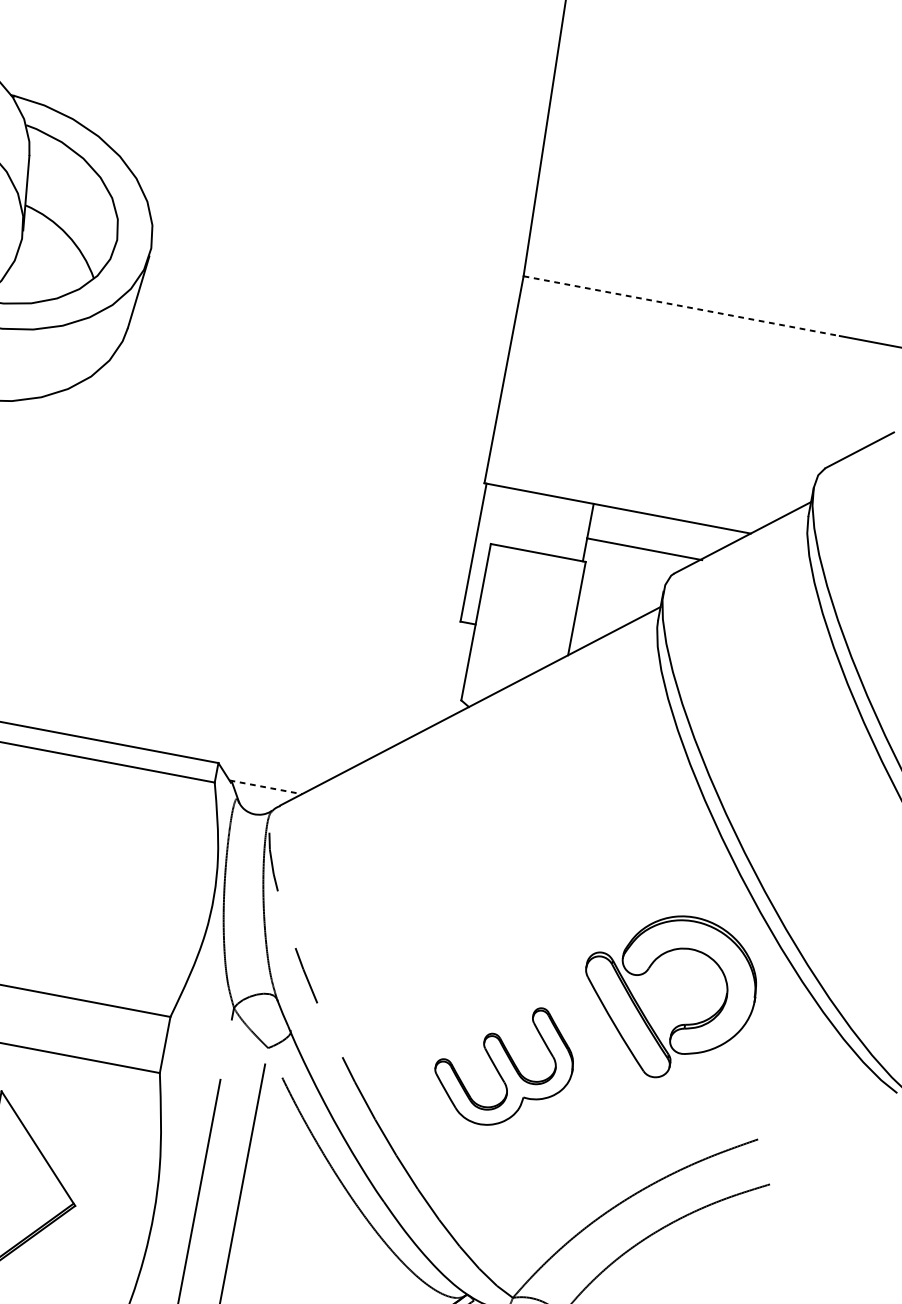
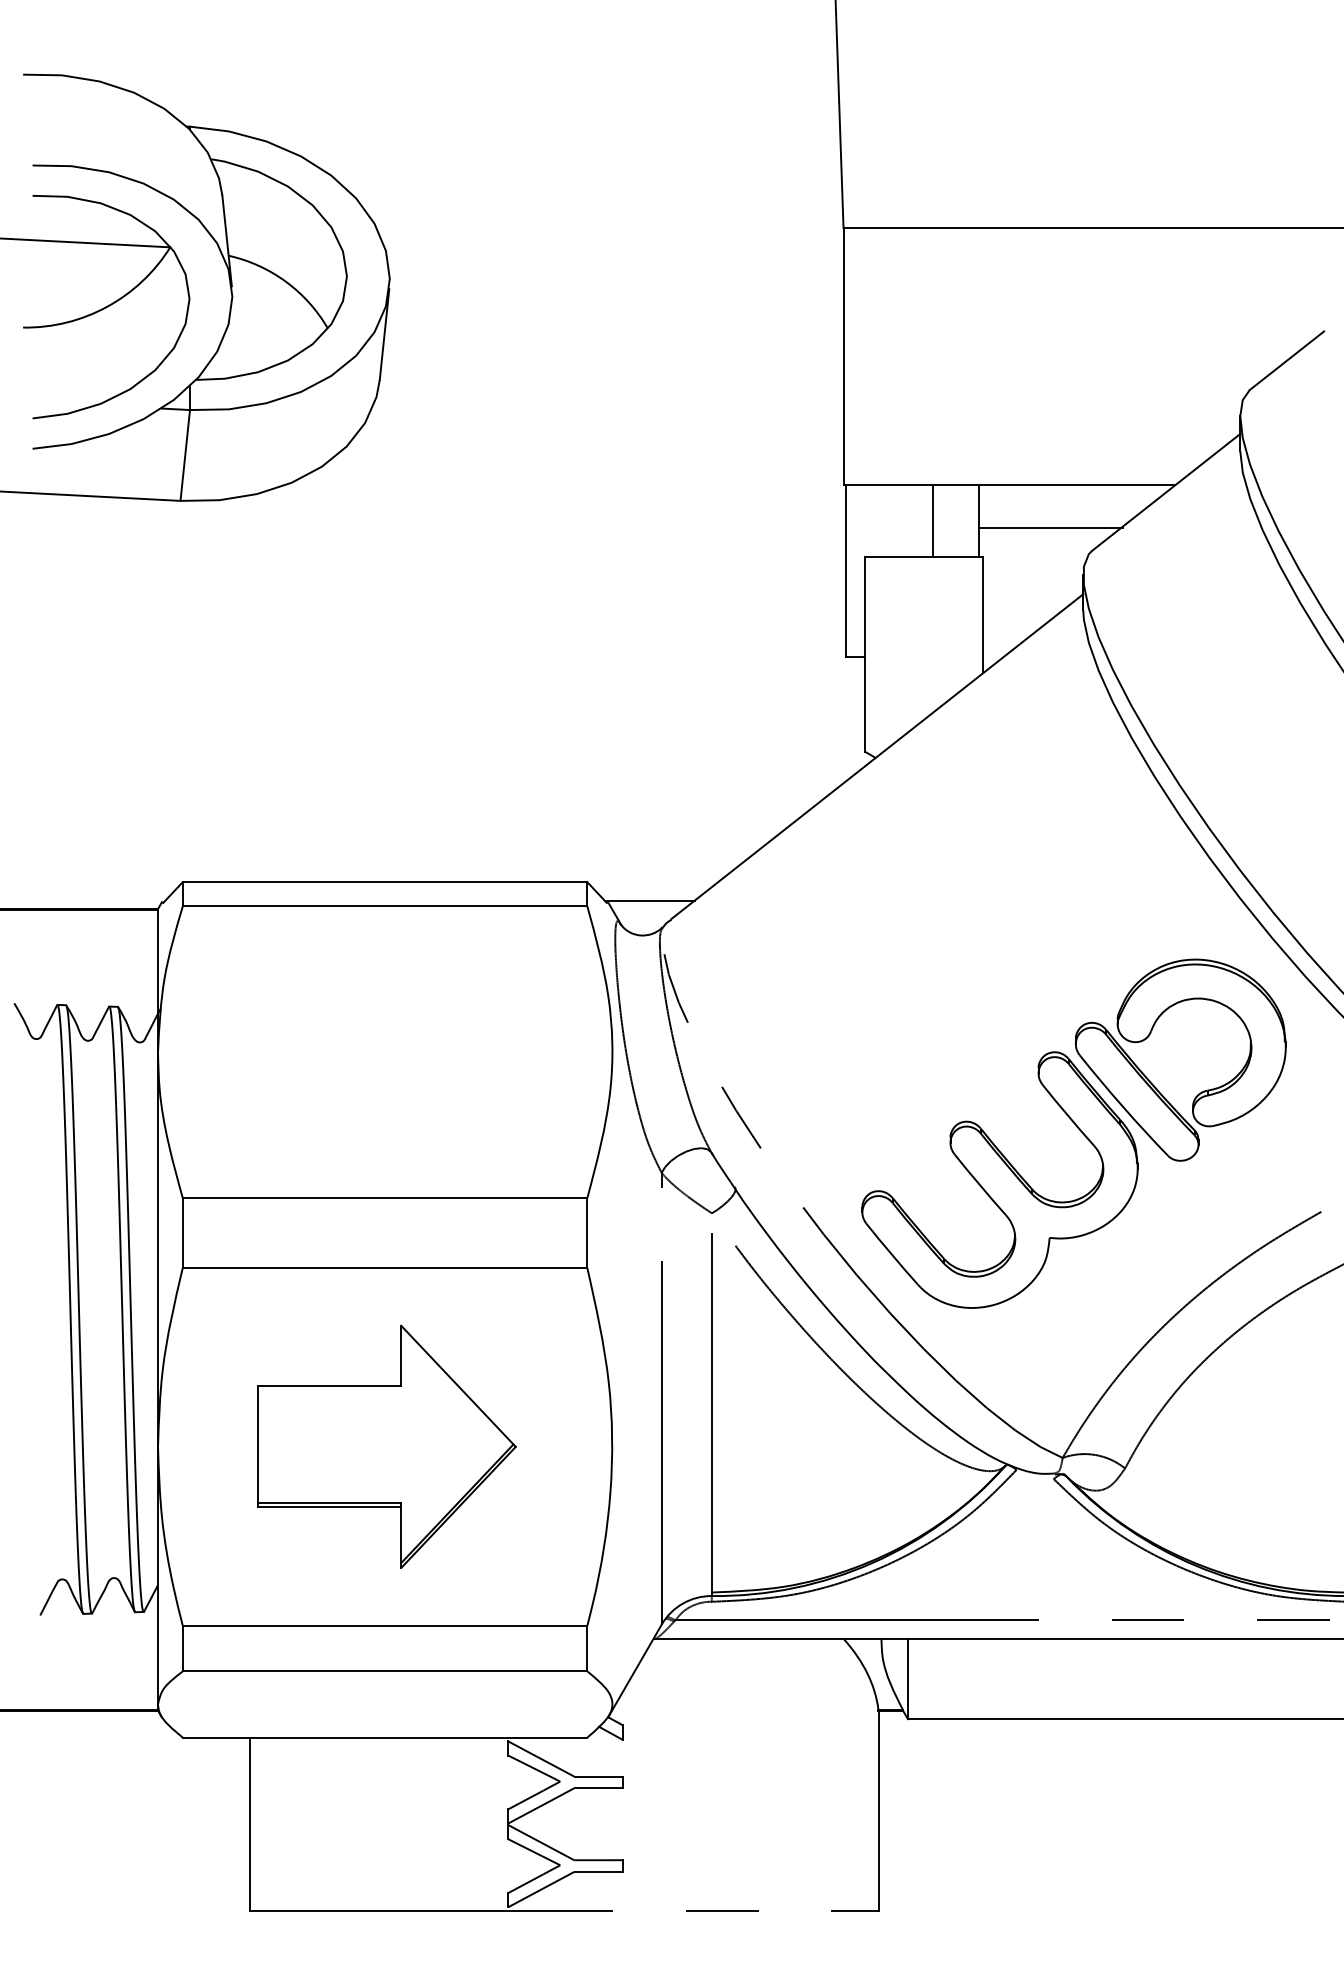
line: (681, 305) -> (1040, 227), dashed -> solid
line: (550, 525) -> (932, 521), added
line: (266, 787) -> (650, 900), dashed -> solid
part: (504, 1064) -> (999, 1179), size x1.67

